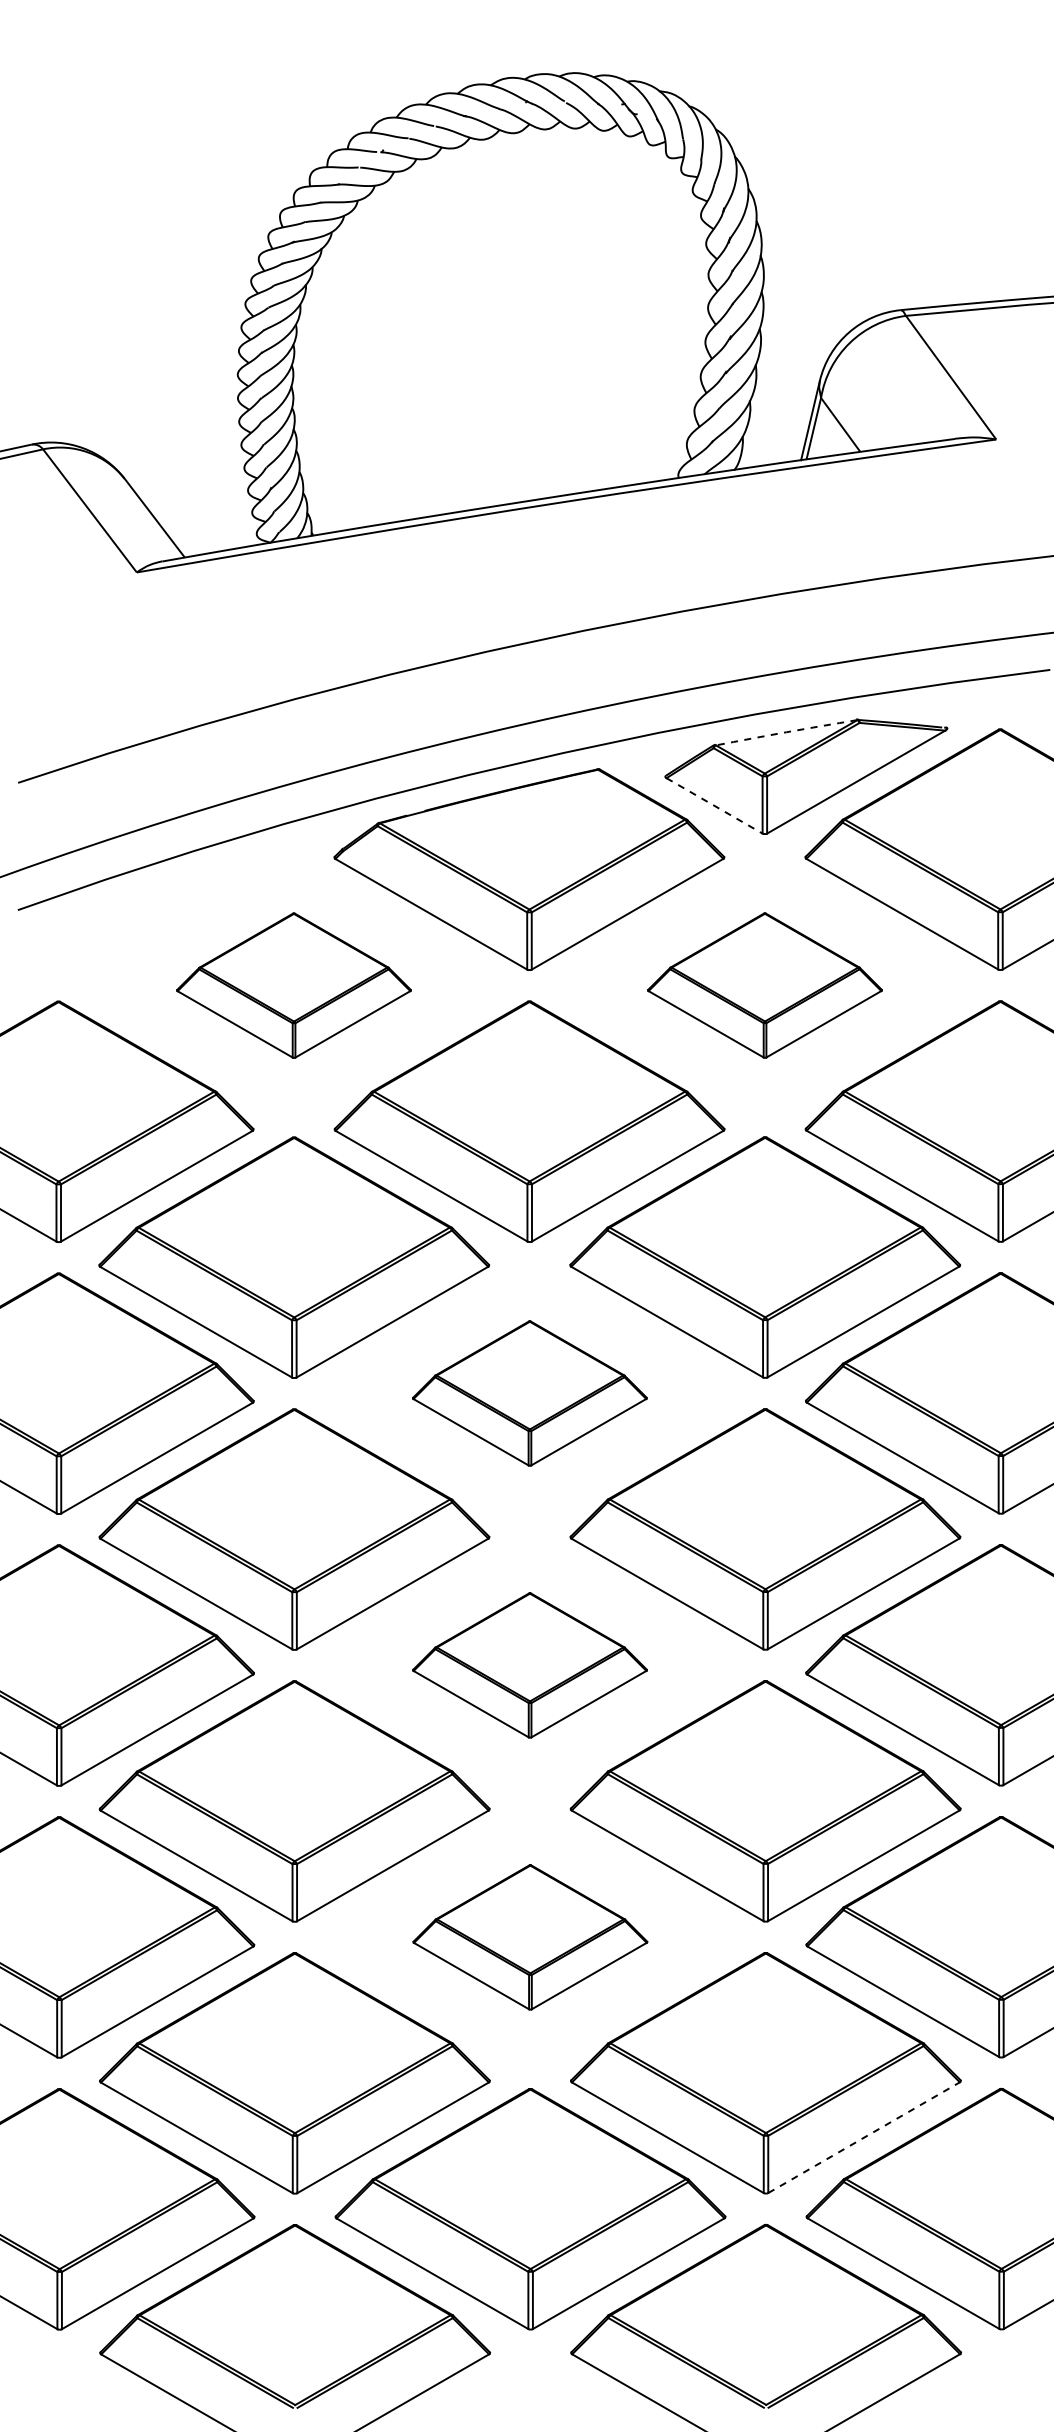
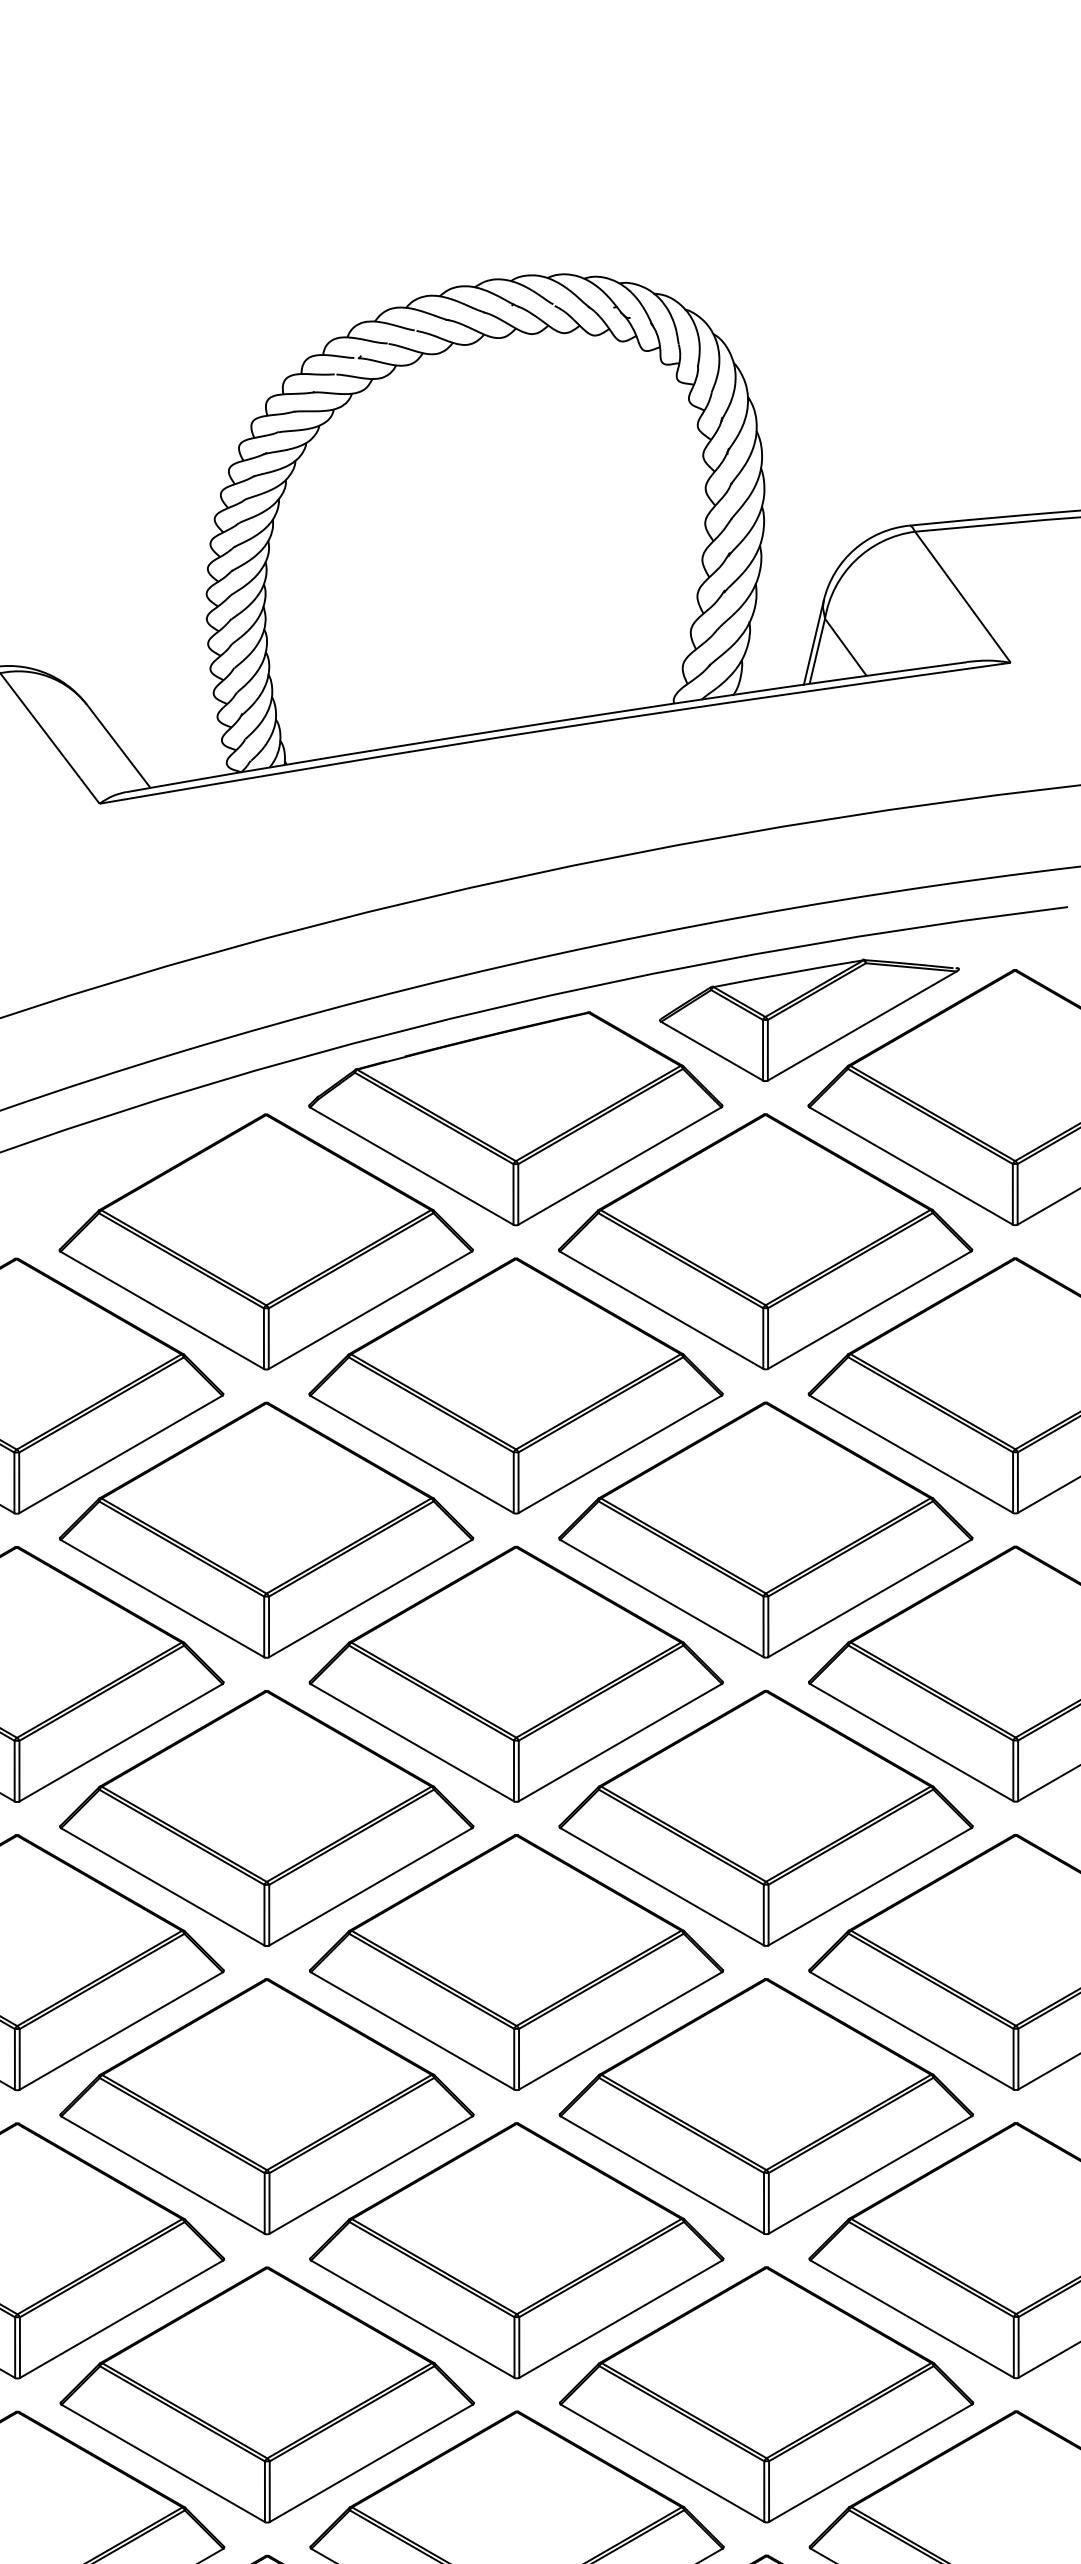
arc: (786, 732) -> (788, 973), dashed -> solid
line: (714, 806) -> (712, 1051), dashed -> solid
part: (293, 985) -> (265, 1241), size x1.67
part: (764, 985) -> (765, 1241), size x1.67
part: (529, 1393) -> (515, 1674), size x1.67
part: (529, 1665) -> (515, 1962), size x1.67
part: (530, 1937) -> (516, 2250), size x1.67
line: (864, 2137) -> (871, 2462), dashed -> solid

